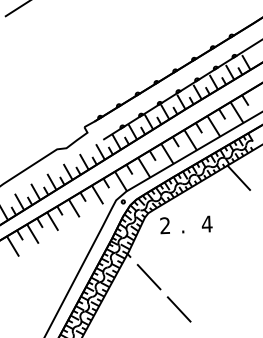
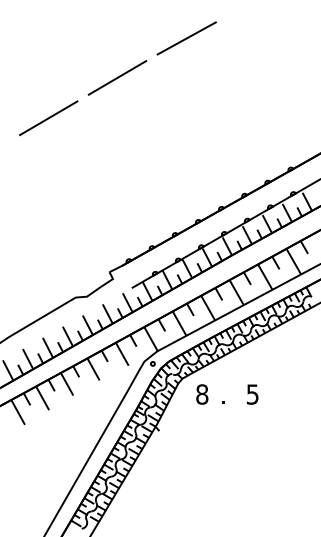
line: (238, 178) -> (292, 340), removed
text: (206, 224) -> (252, 394), 4 -> 5
text: (165, 225) -> (202, 394), 2 -> 8
line: (149, 277) -> (180, 455), removed
line: (179, 309) -> (215, 495), removed

